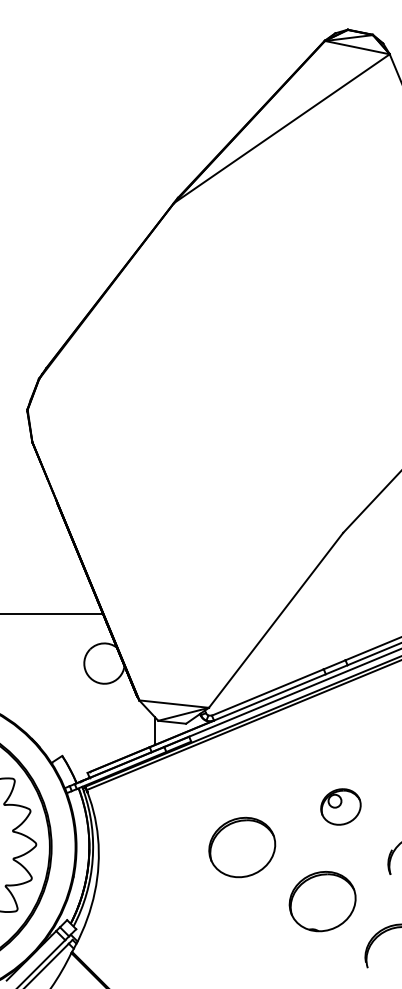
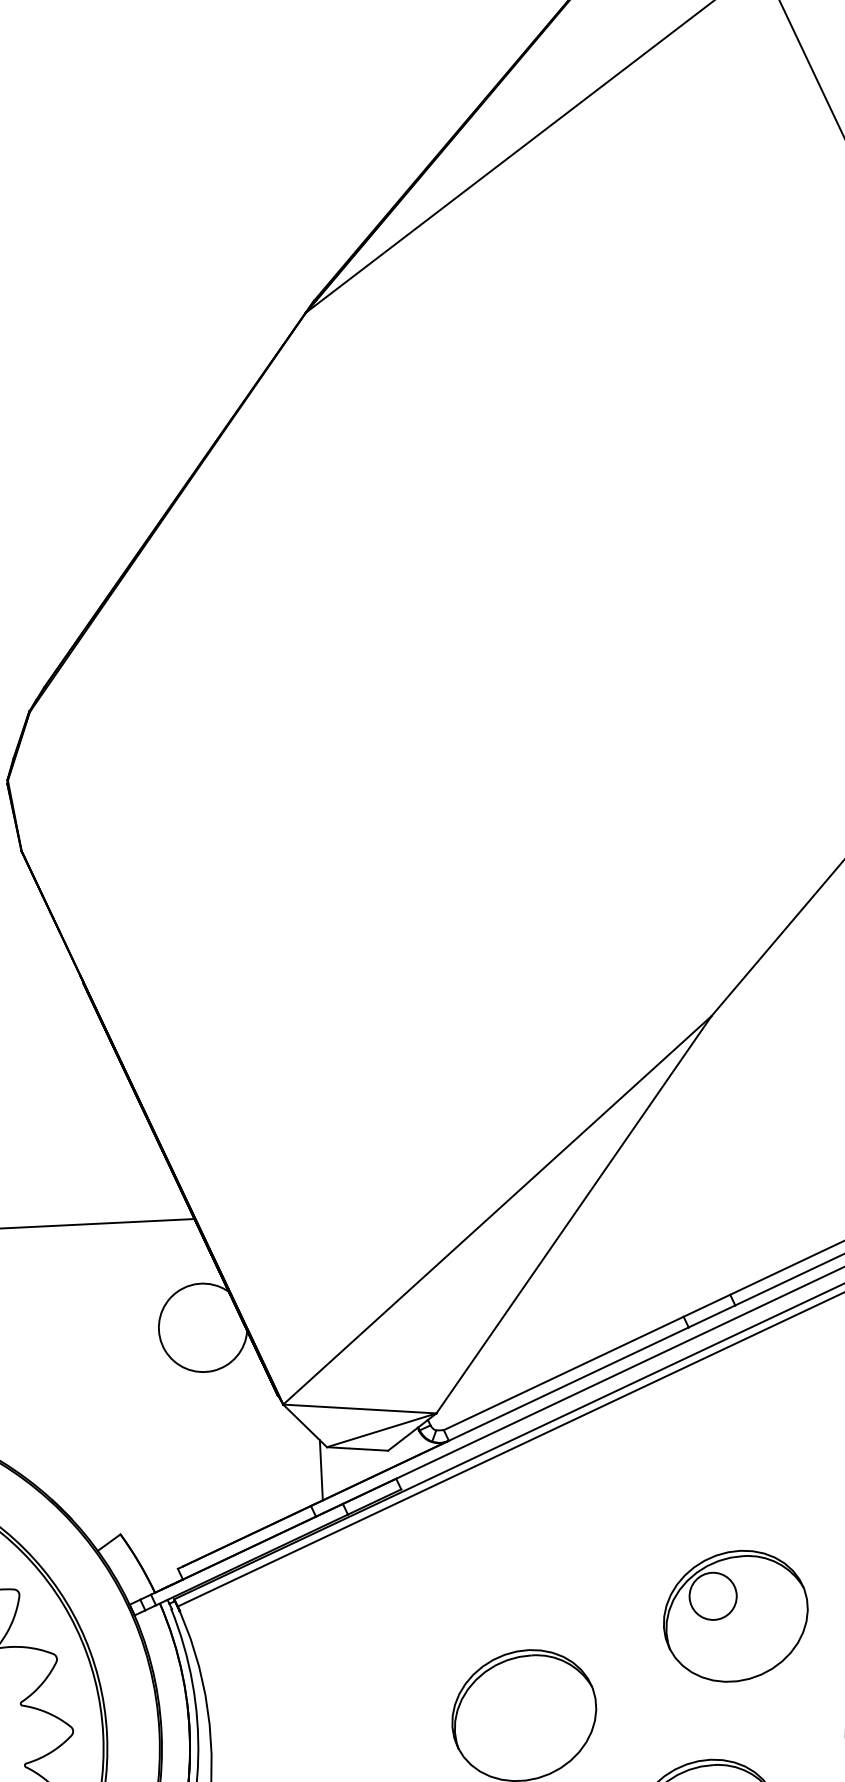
line: (241, 616) -> (497, 1210), added
part: (340, 806) -> (734, 1615), size x1.67

